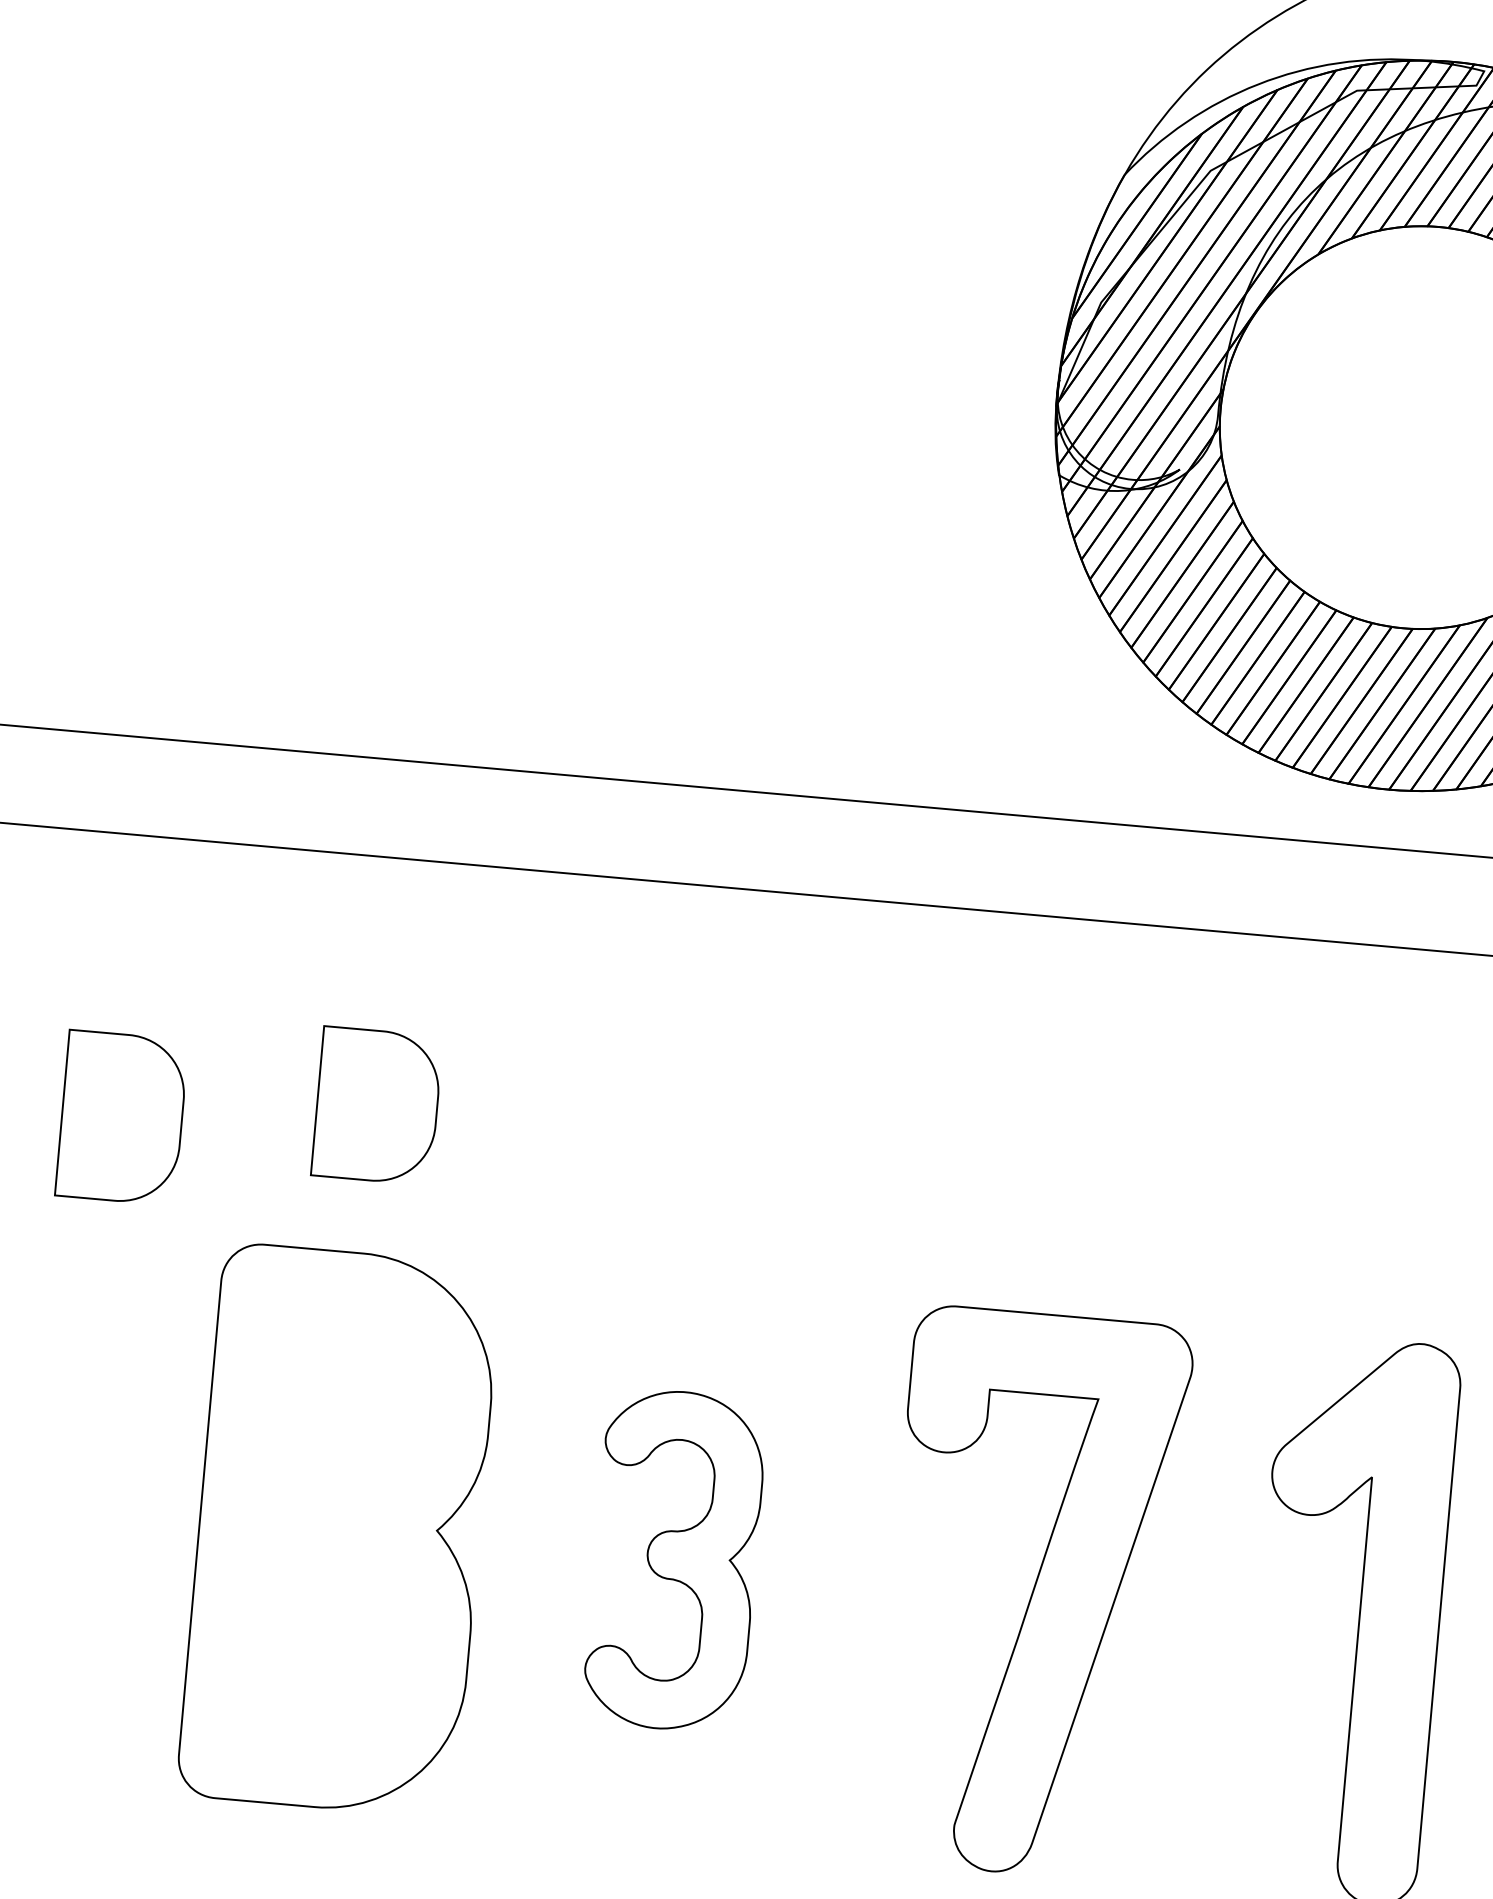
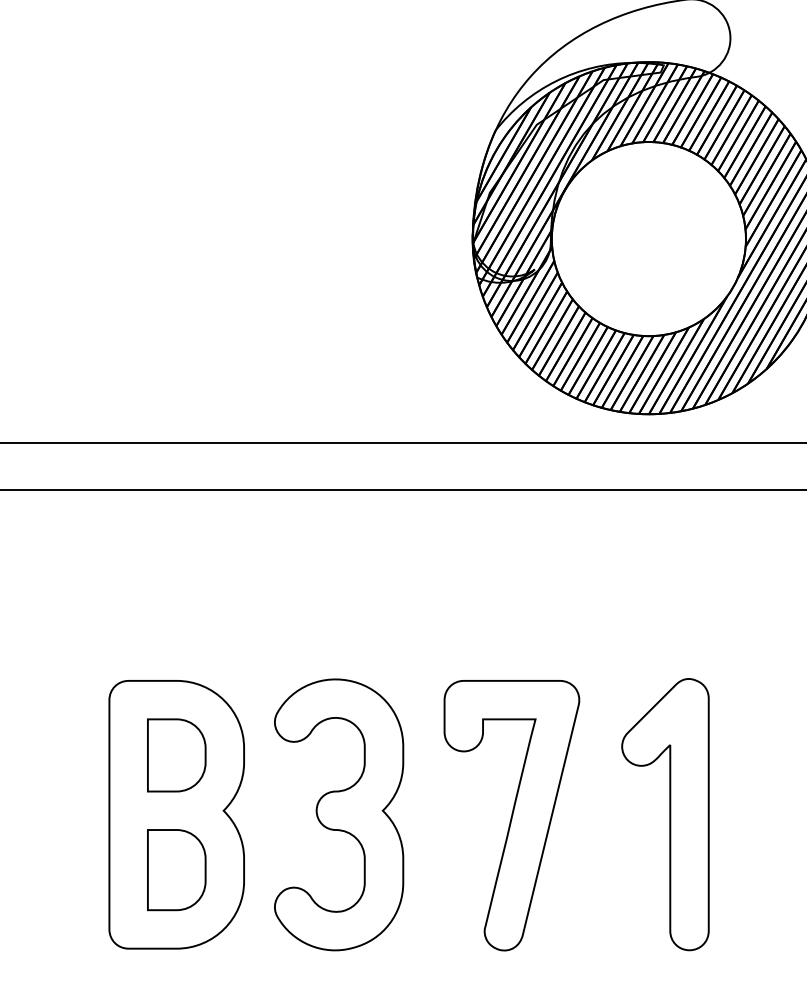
part: (376, 1106) -> (176, 755), moved
part: (121, 1118) -> (176, 870), moved
part: (675, 1559) -> (339, 814), size x1.67

